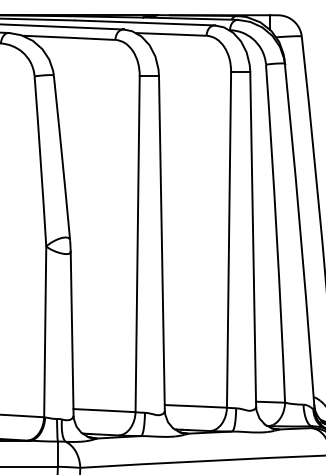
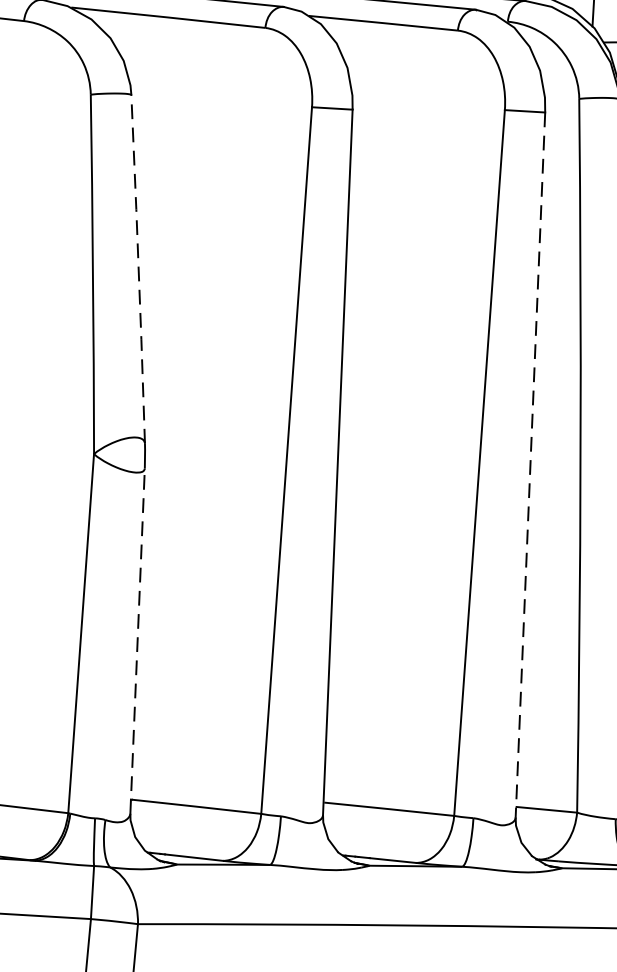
line: (62, 157) -> (139, 268), solid -> dashed
line: (253, 240) -> (530, 467), solid -> dashed
line: (72, 333) -> (138, 640), solid -> dashed

